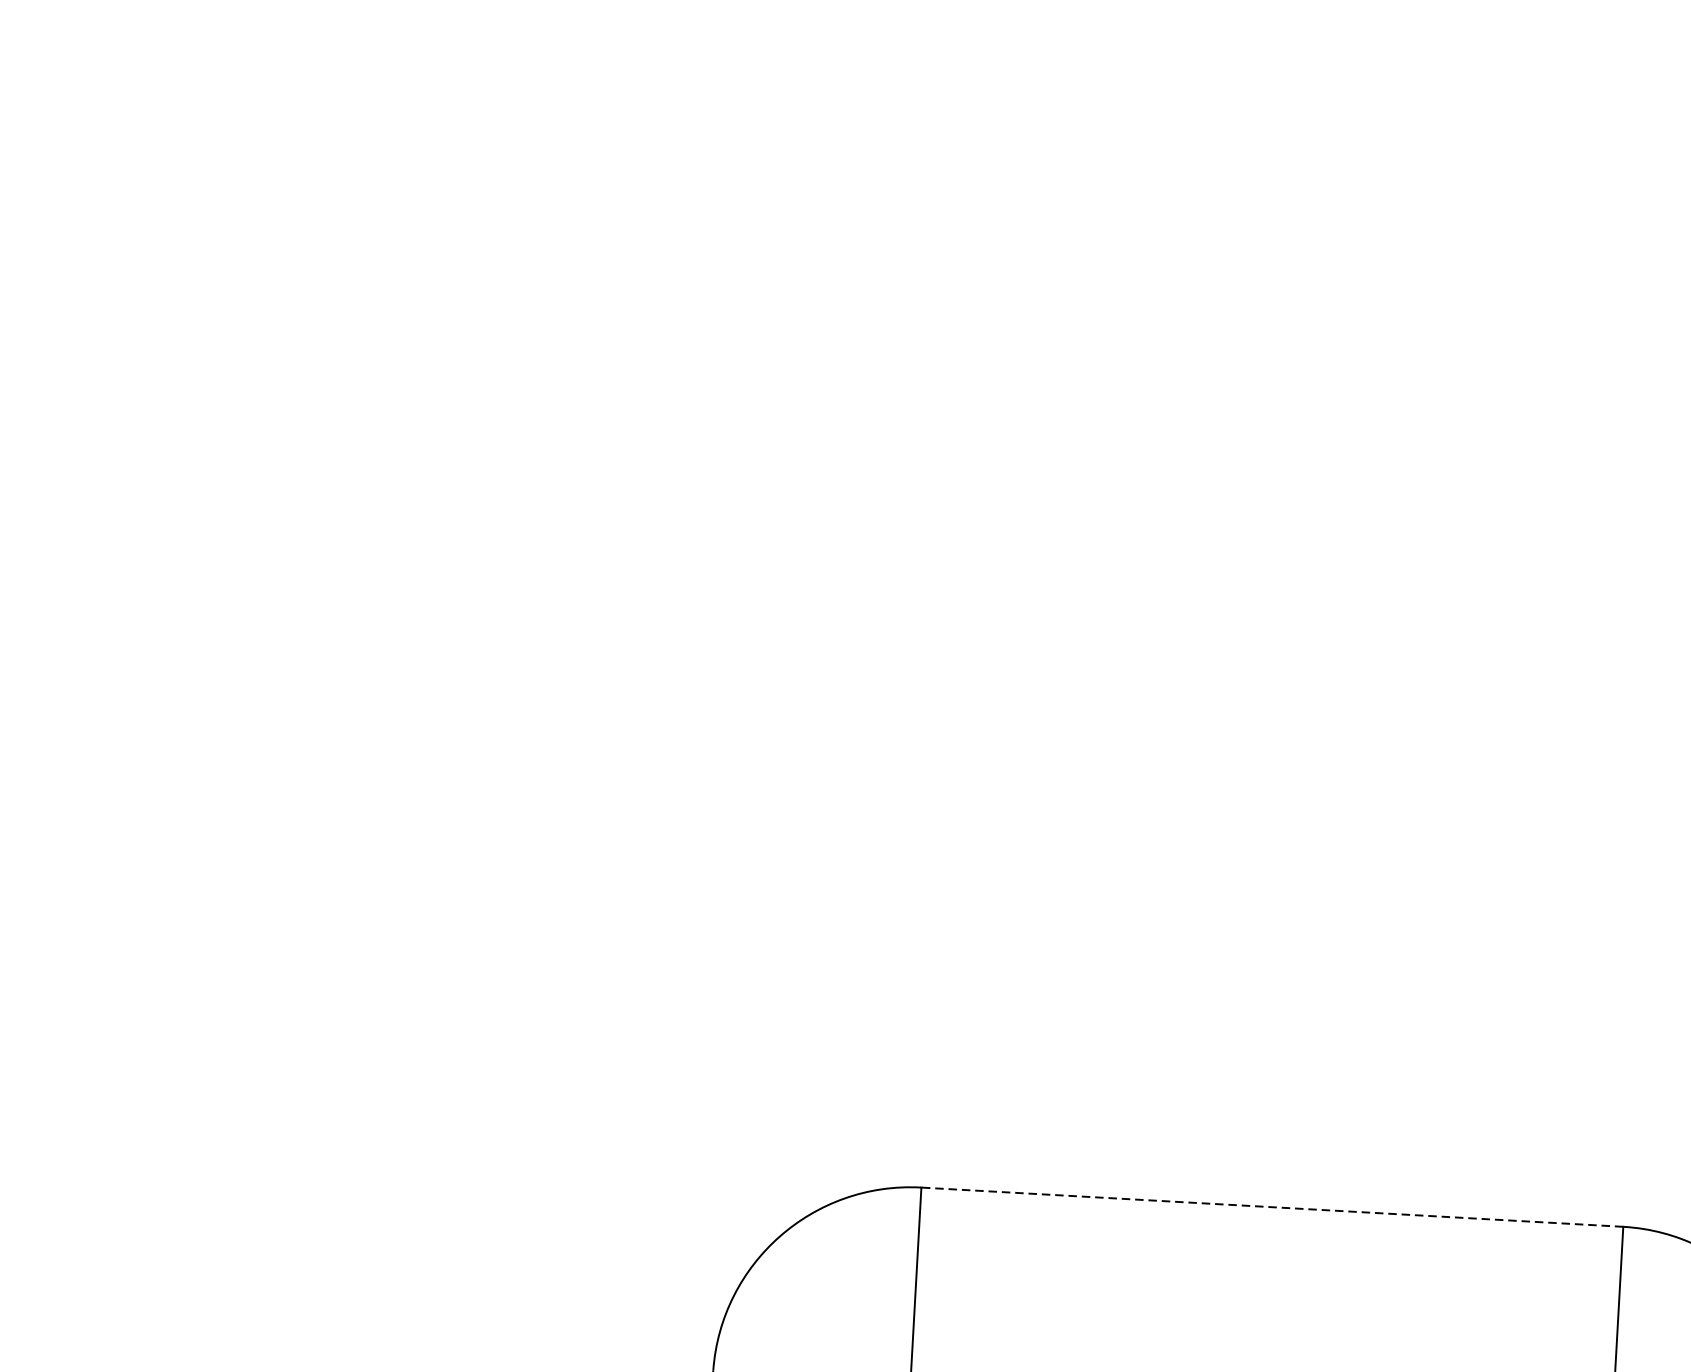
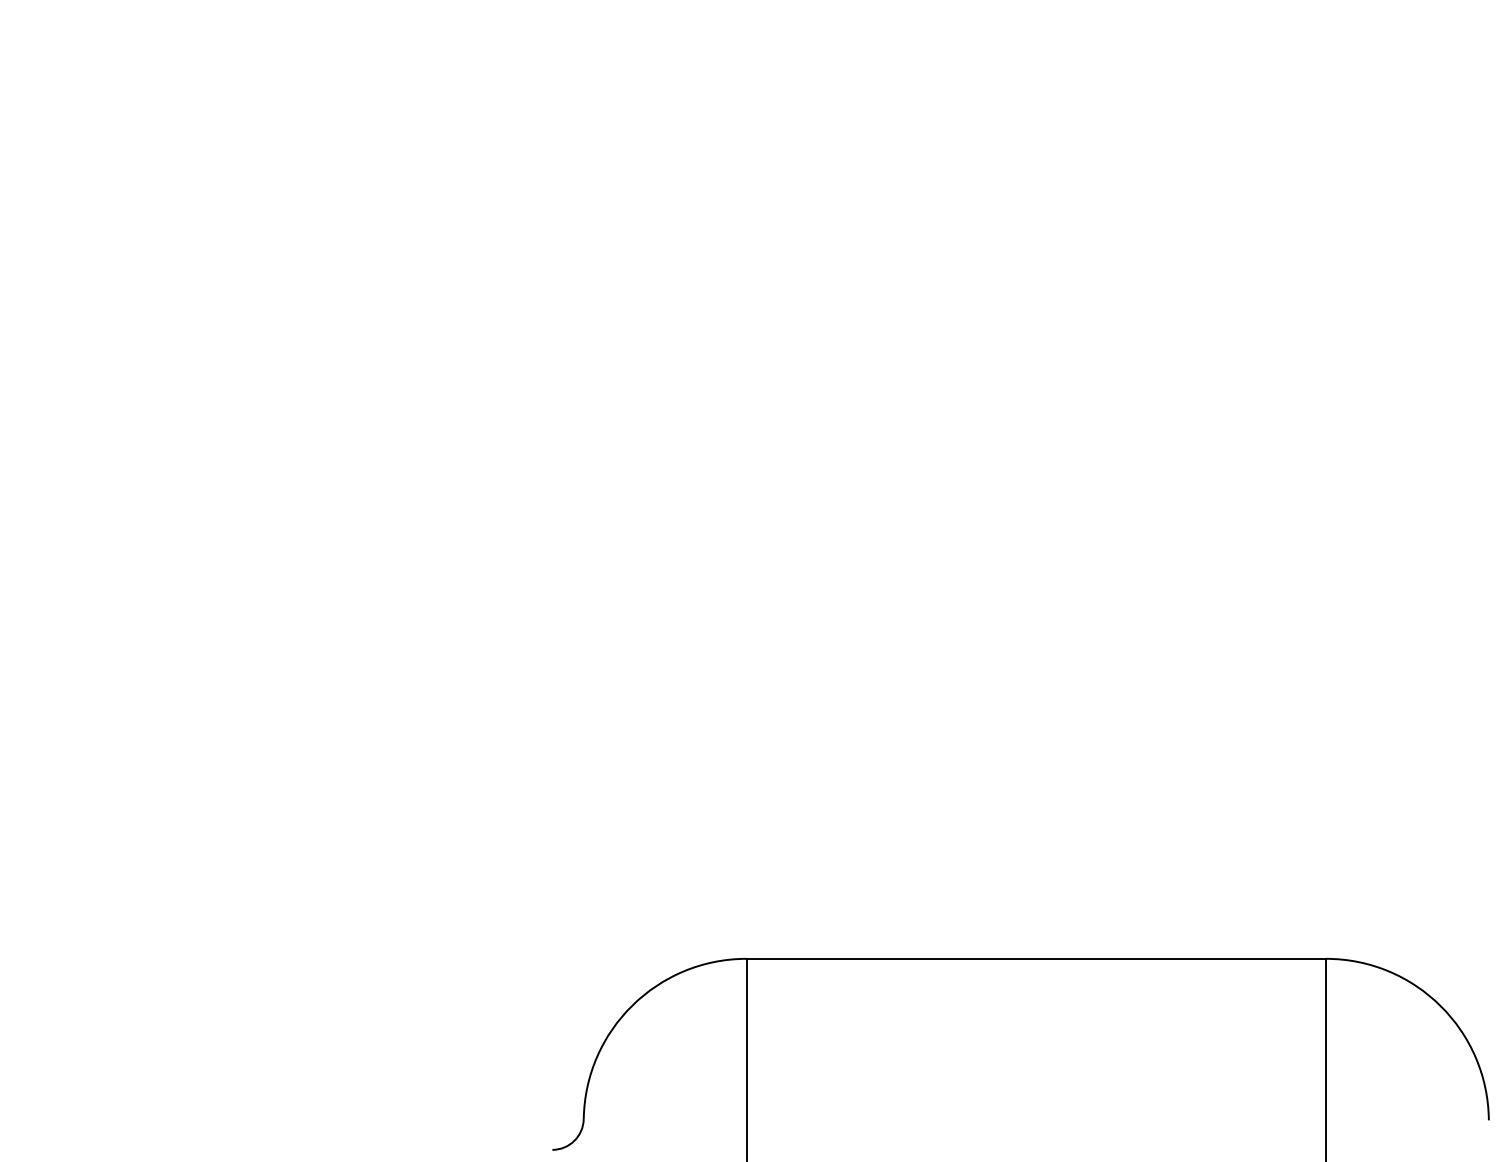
line: (1272, 1206) -> (1036, 958), dashed -> solid

